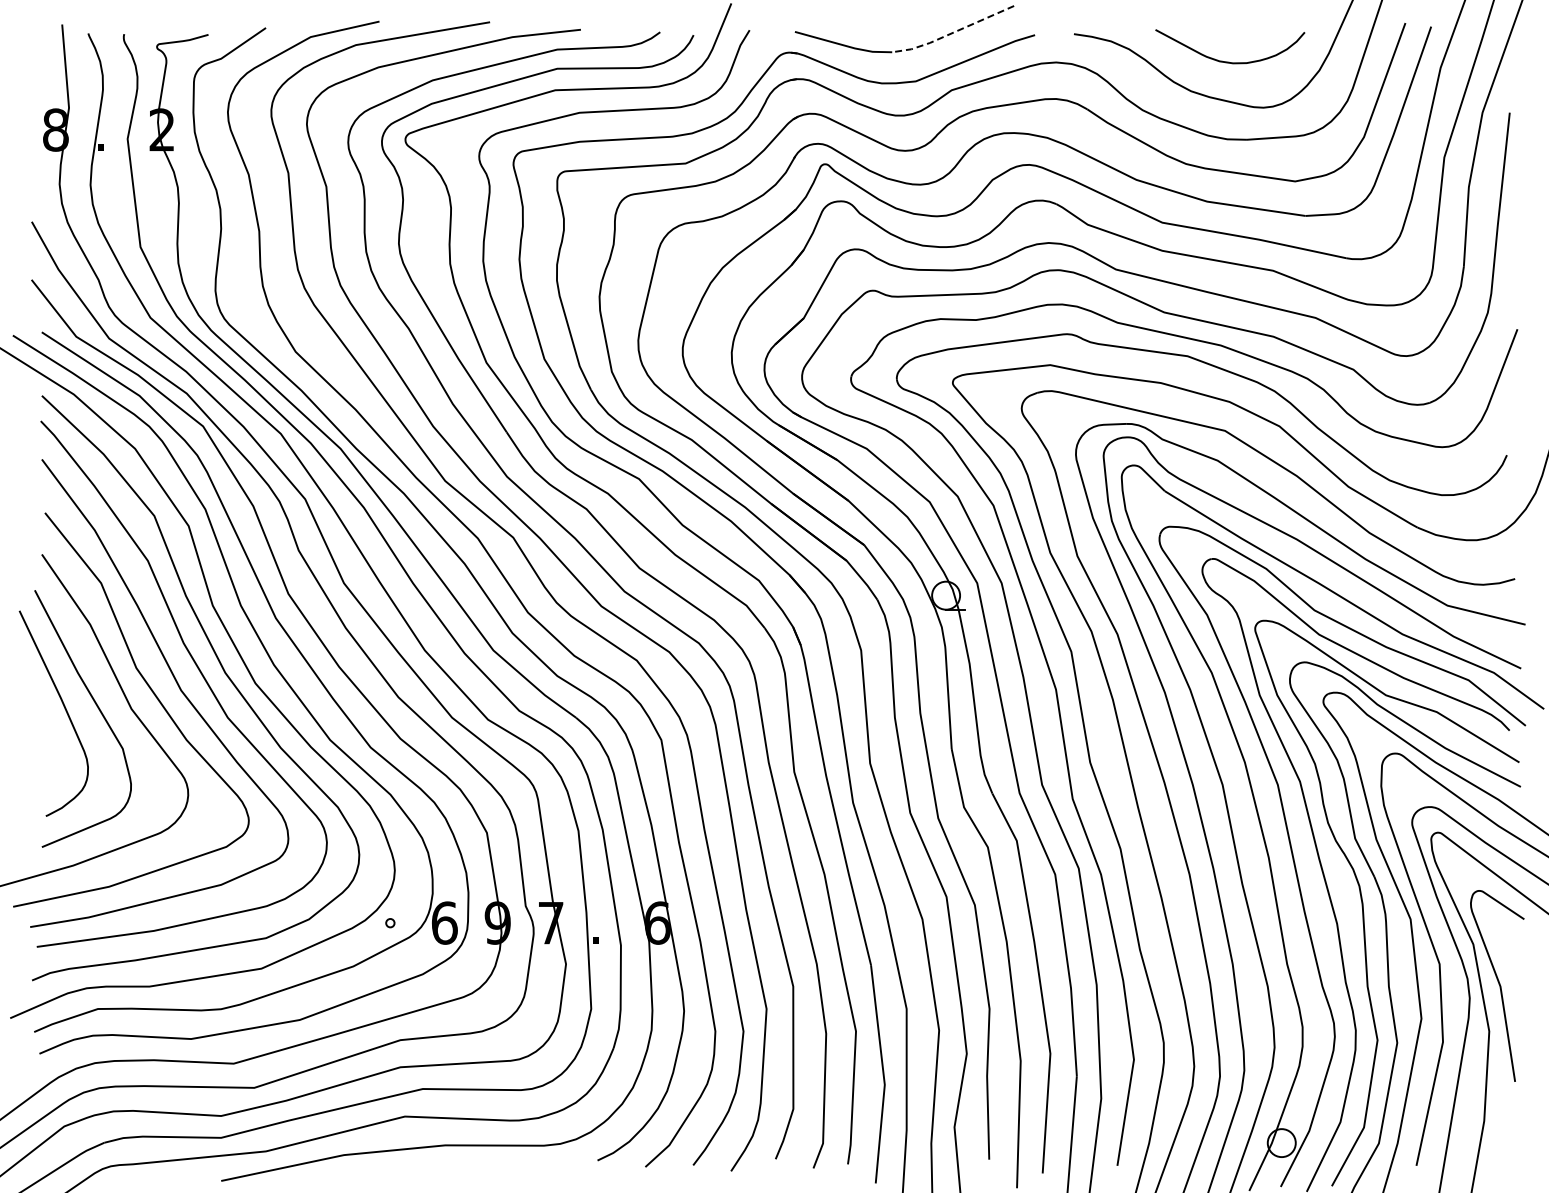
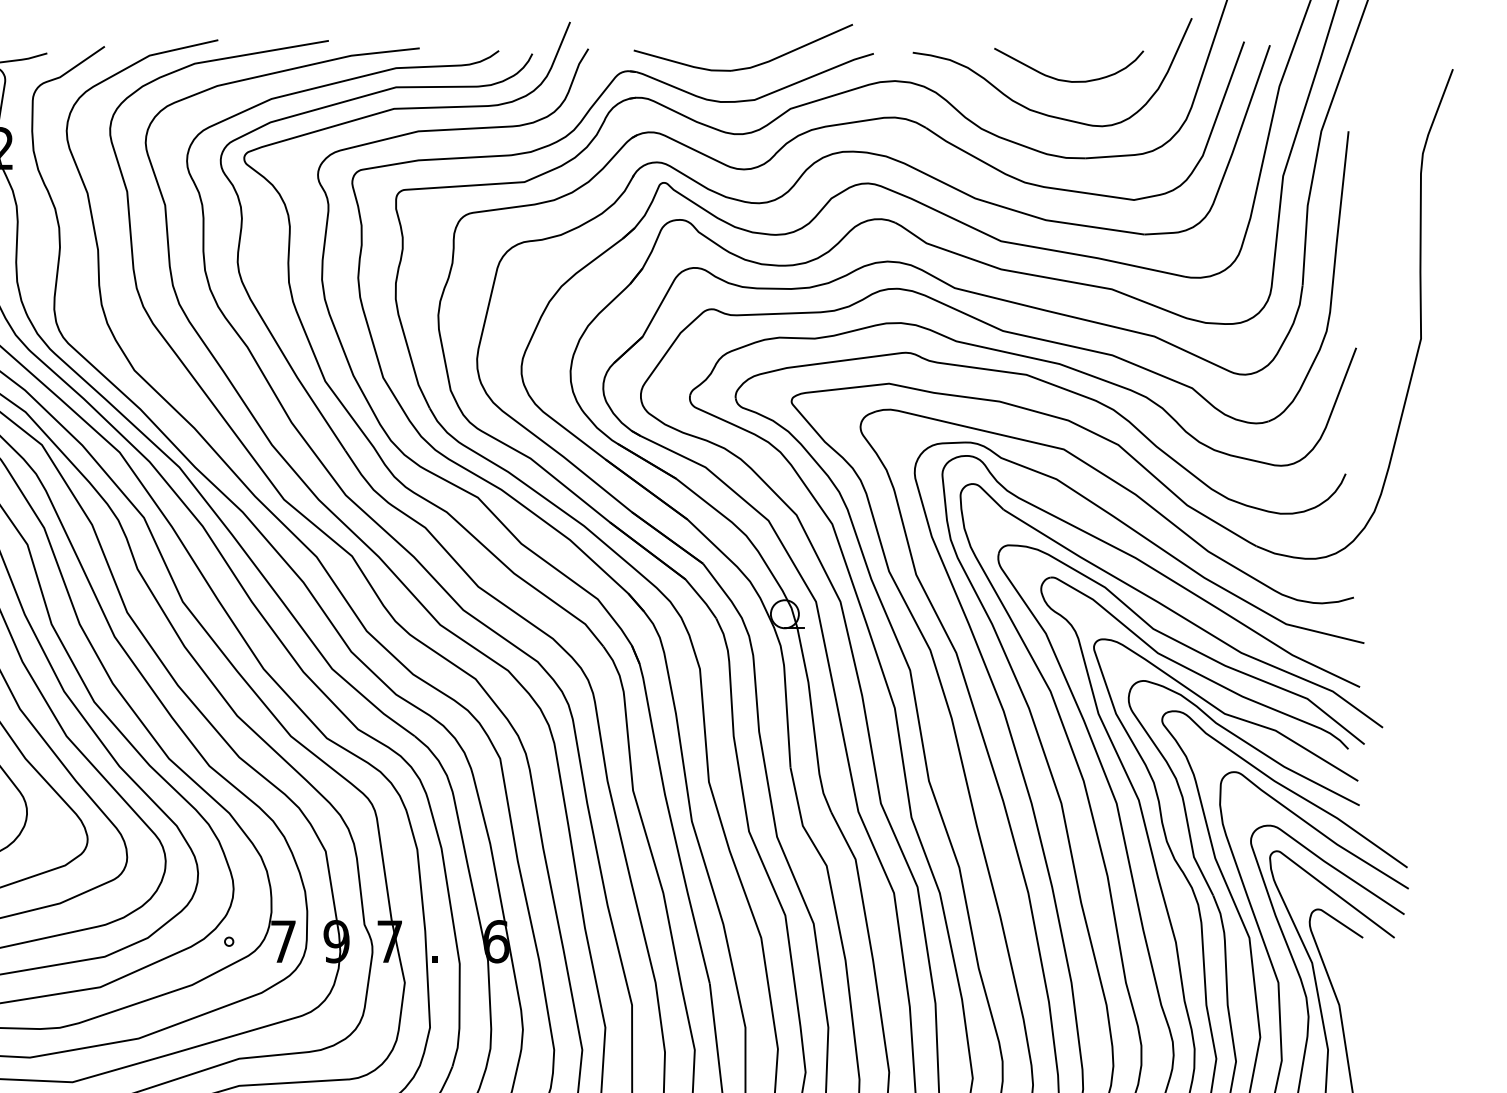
line: (952, 32) -> (791, 51), dashed -> solid
text: (444, 922) -> (283, 941), 6 -> 7

